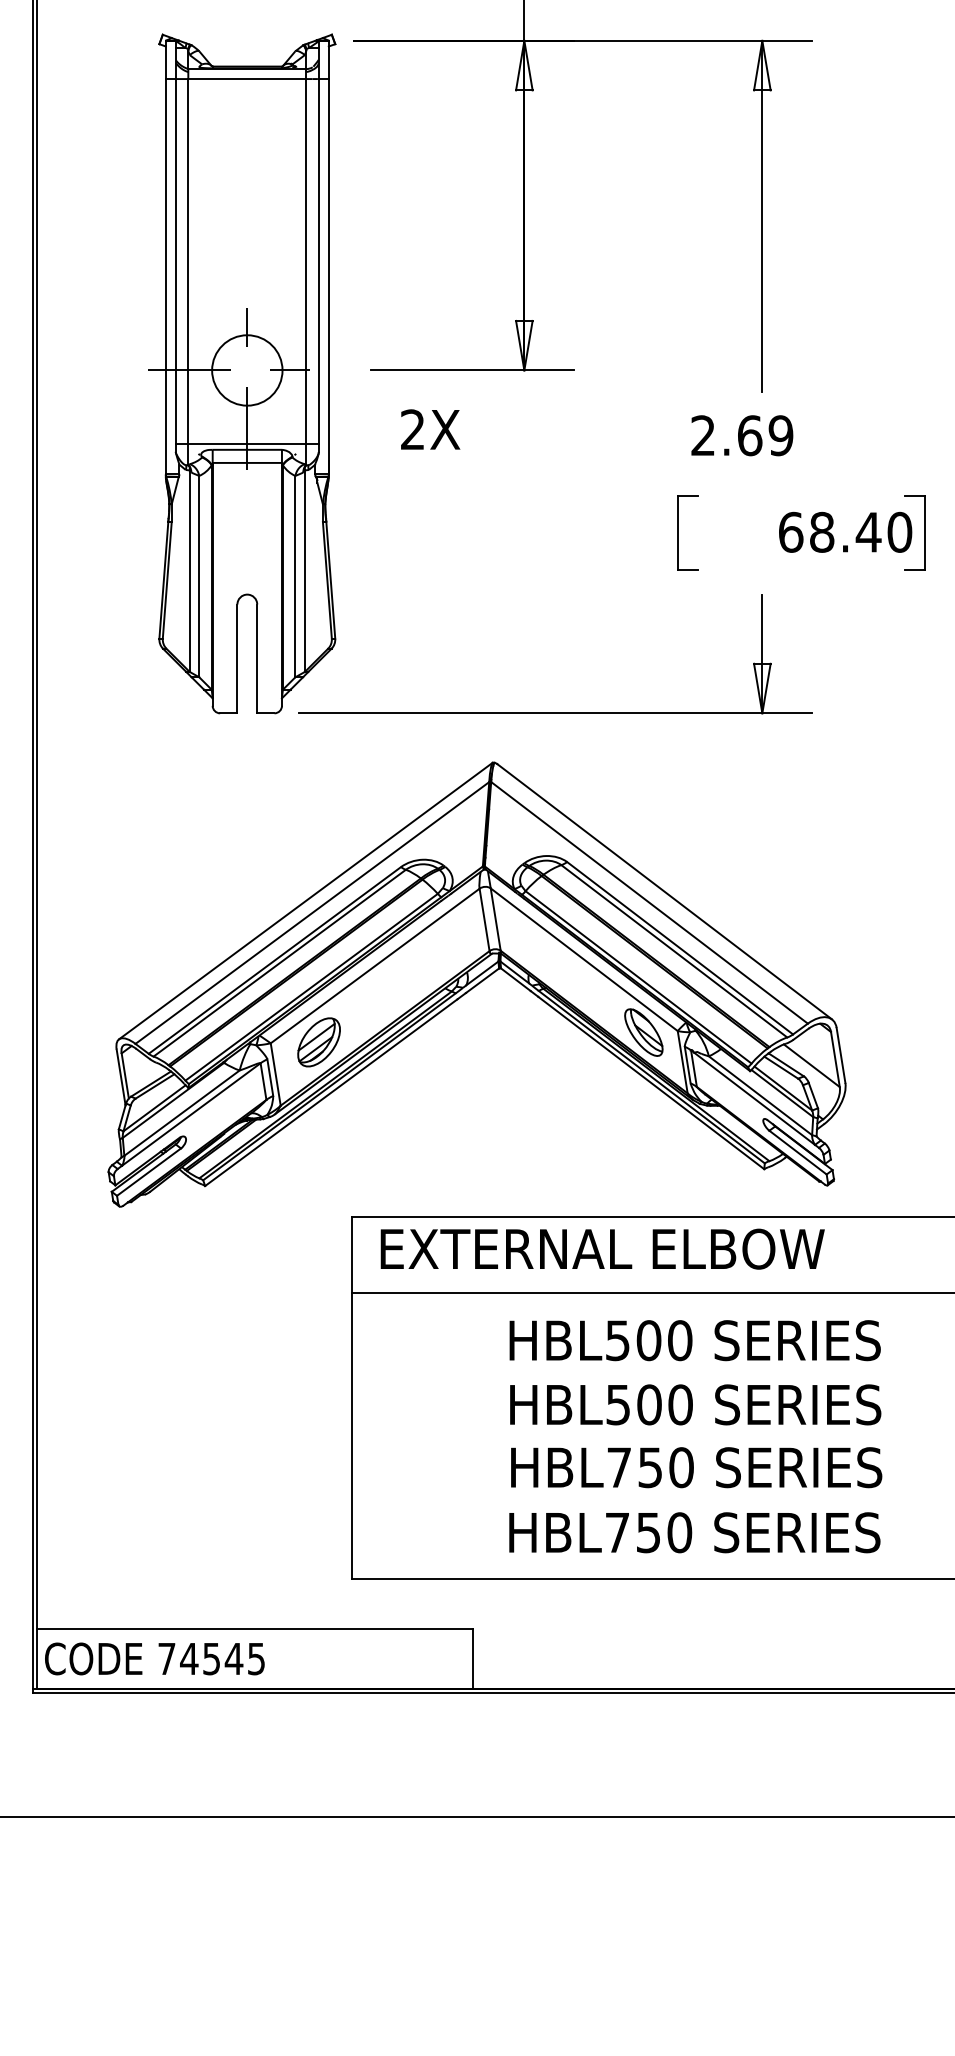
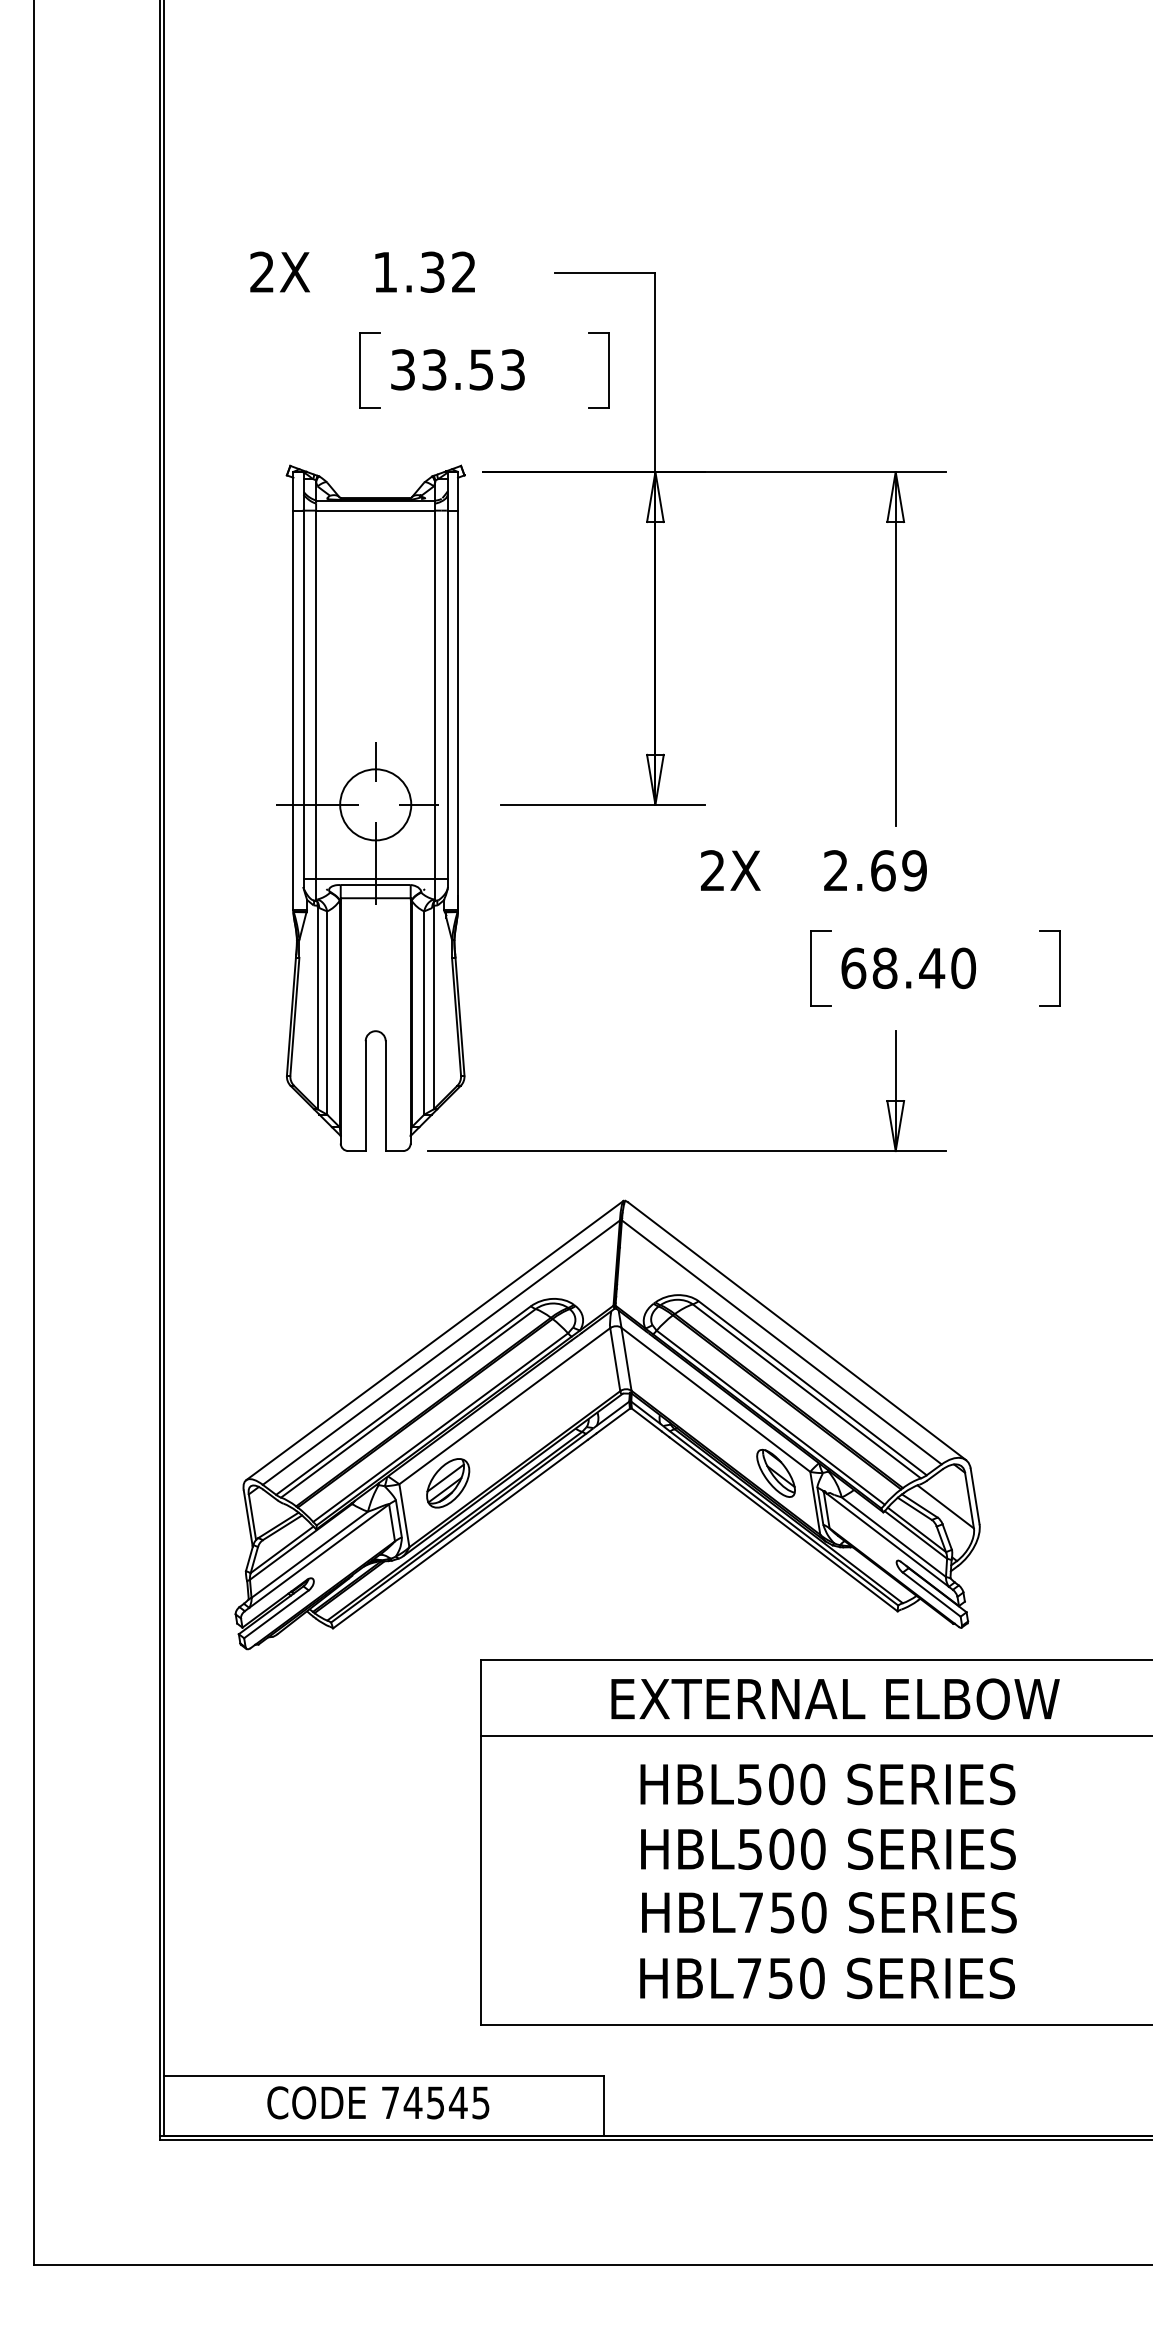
text: (430, 429) -> (730, 870), moved
text: (845, 532) -> (908, 968), moved
text: (602, 1248) -> (835, 1698), moved
text: (155, 1658) -> (378, 2102), moved

